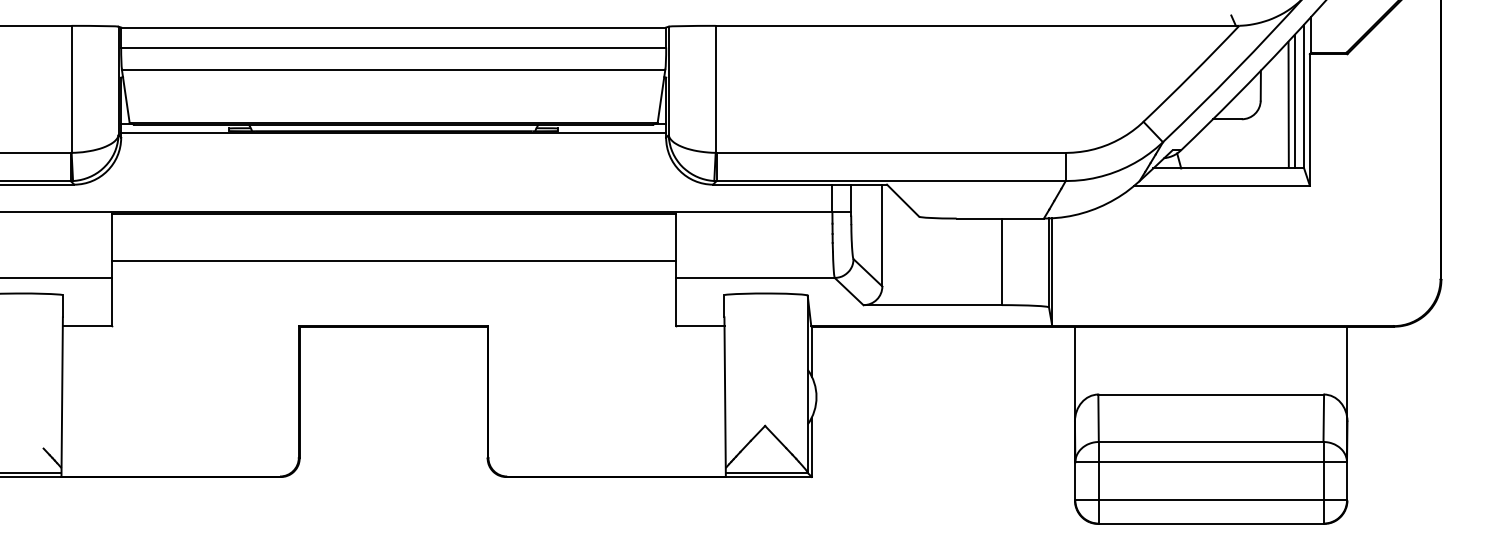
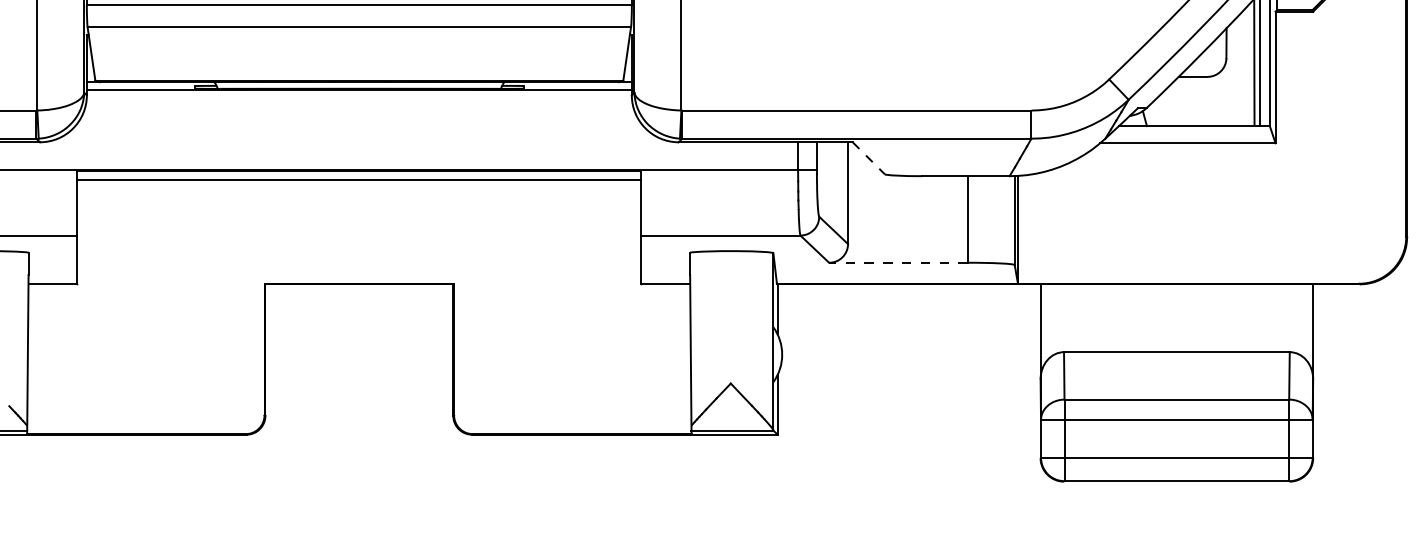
line: (903, 200) -> (869, 158), solid -> dashed
line: (393, 260) -> (359, 180), moved
line: (932, 305) -> (898, 263), solid -> dashed

